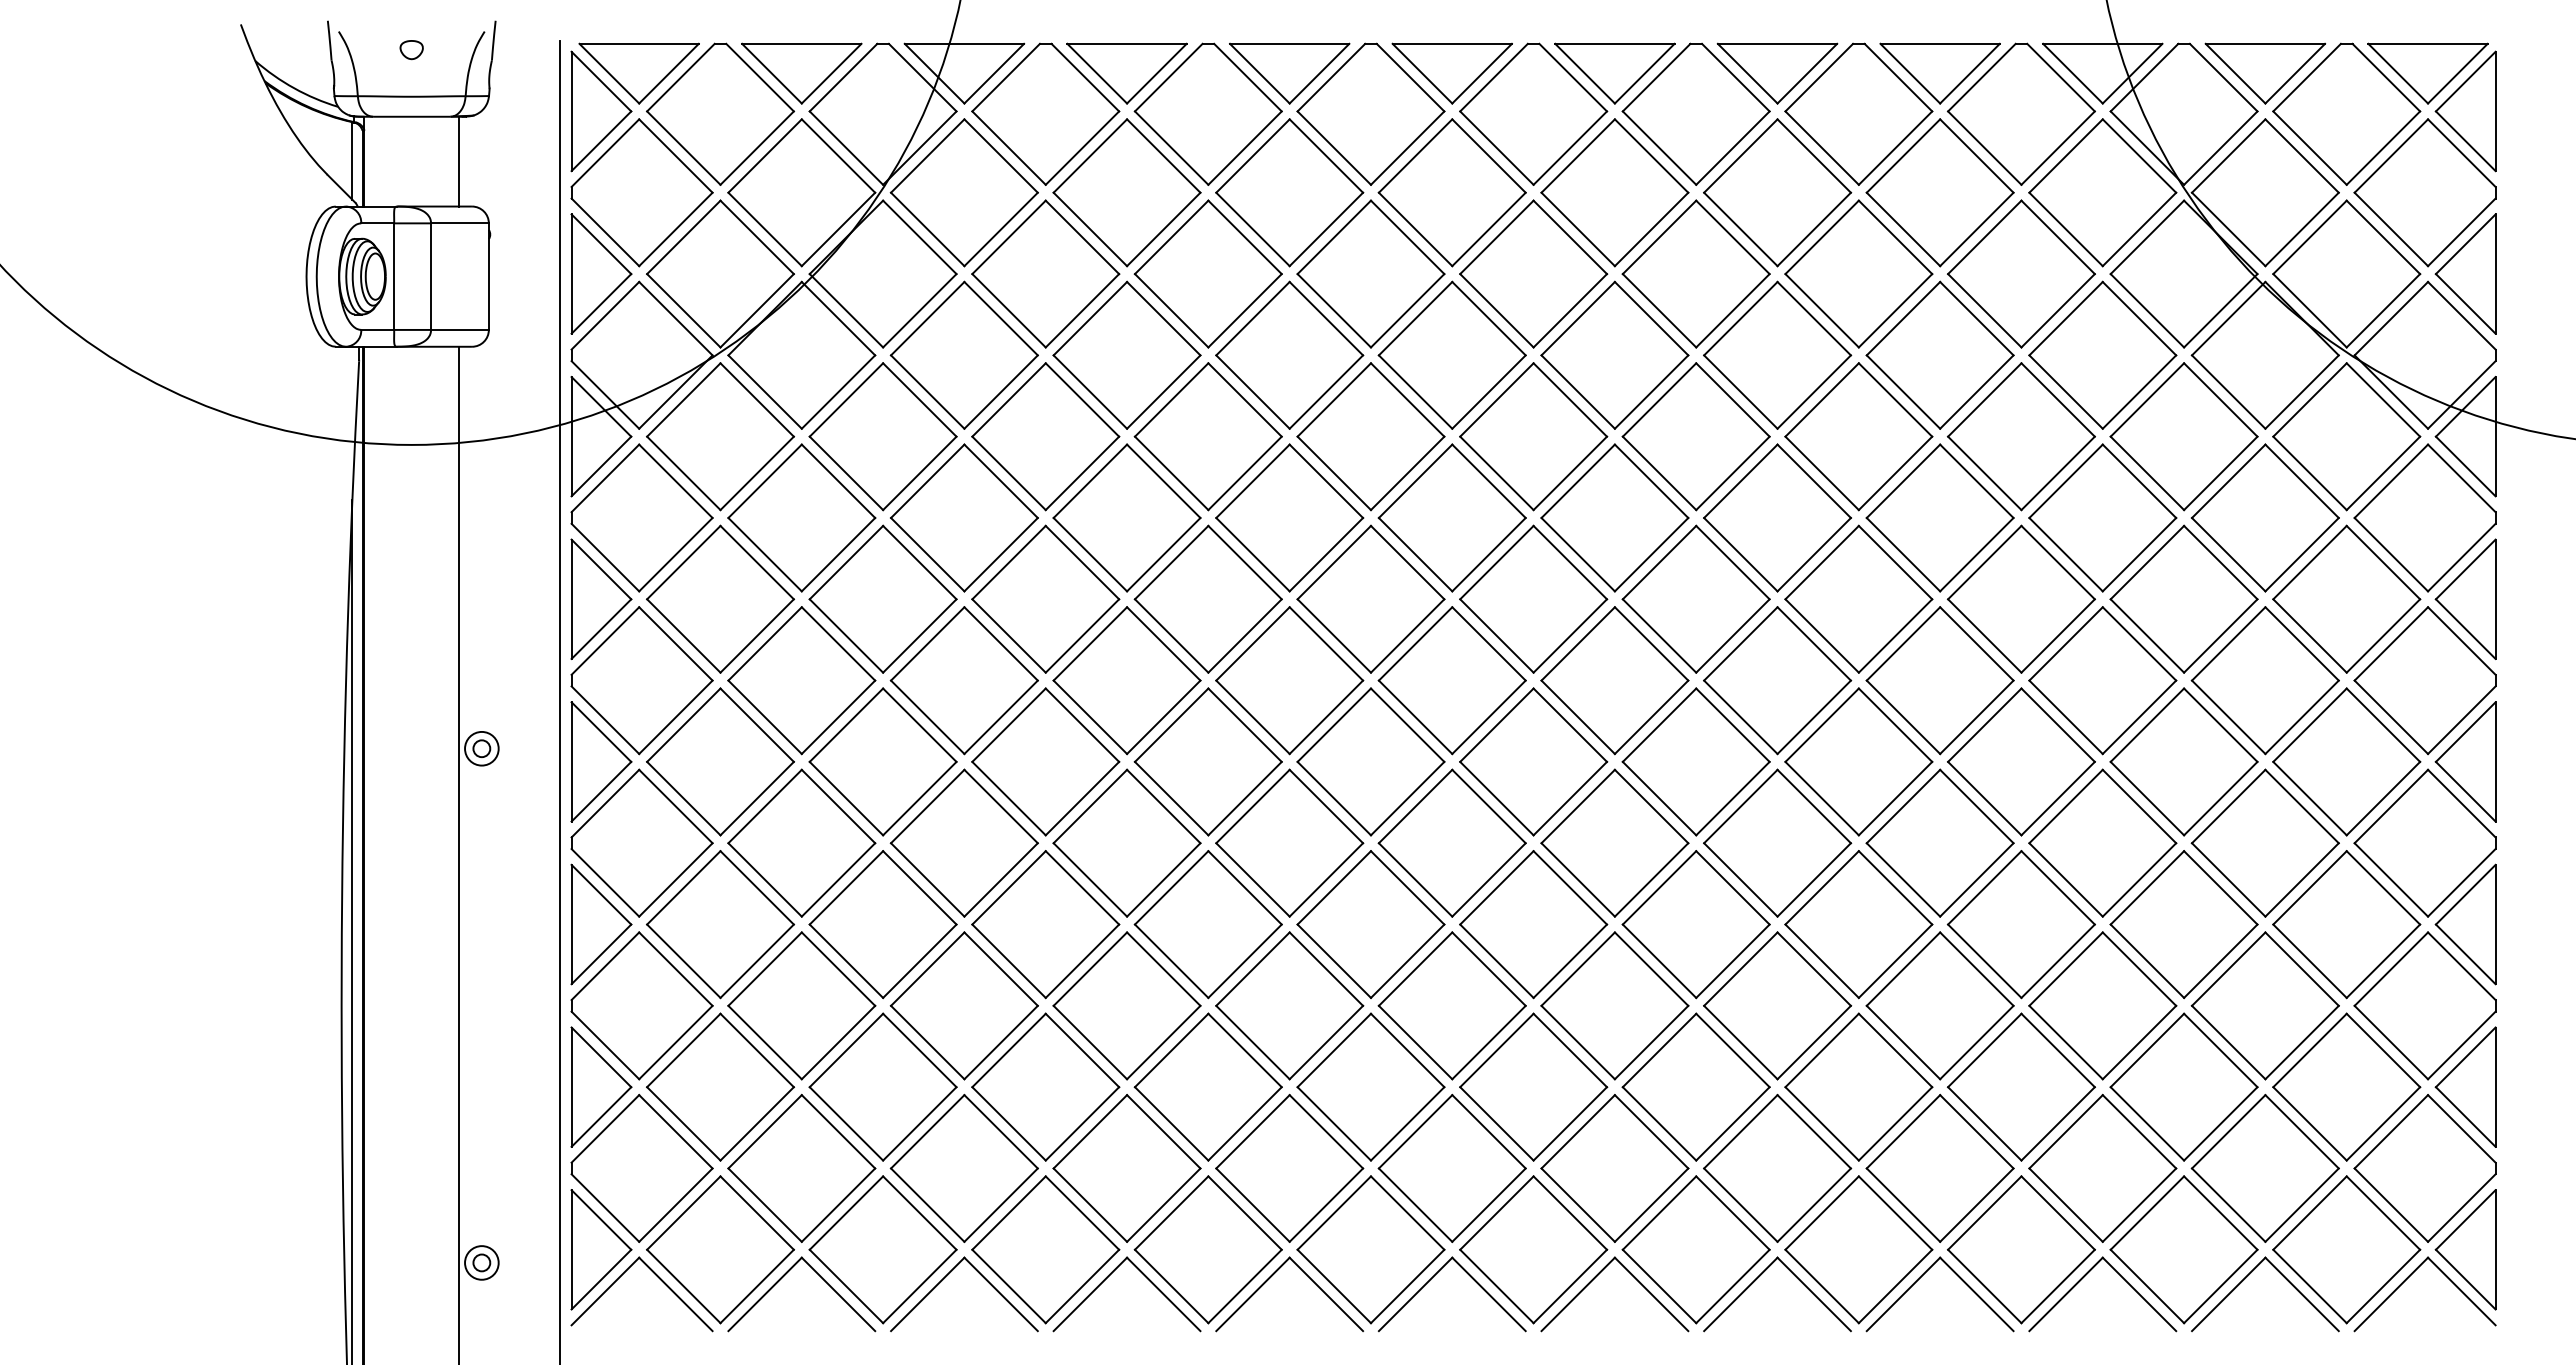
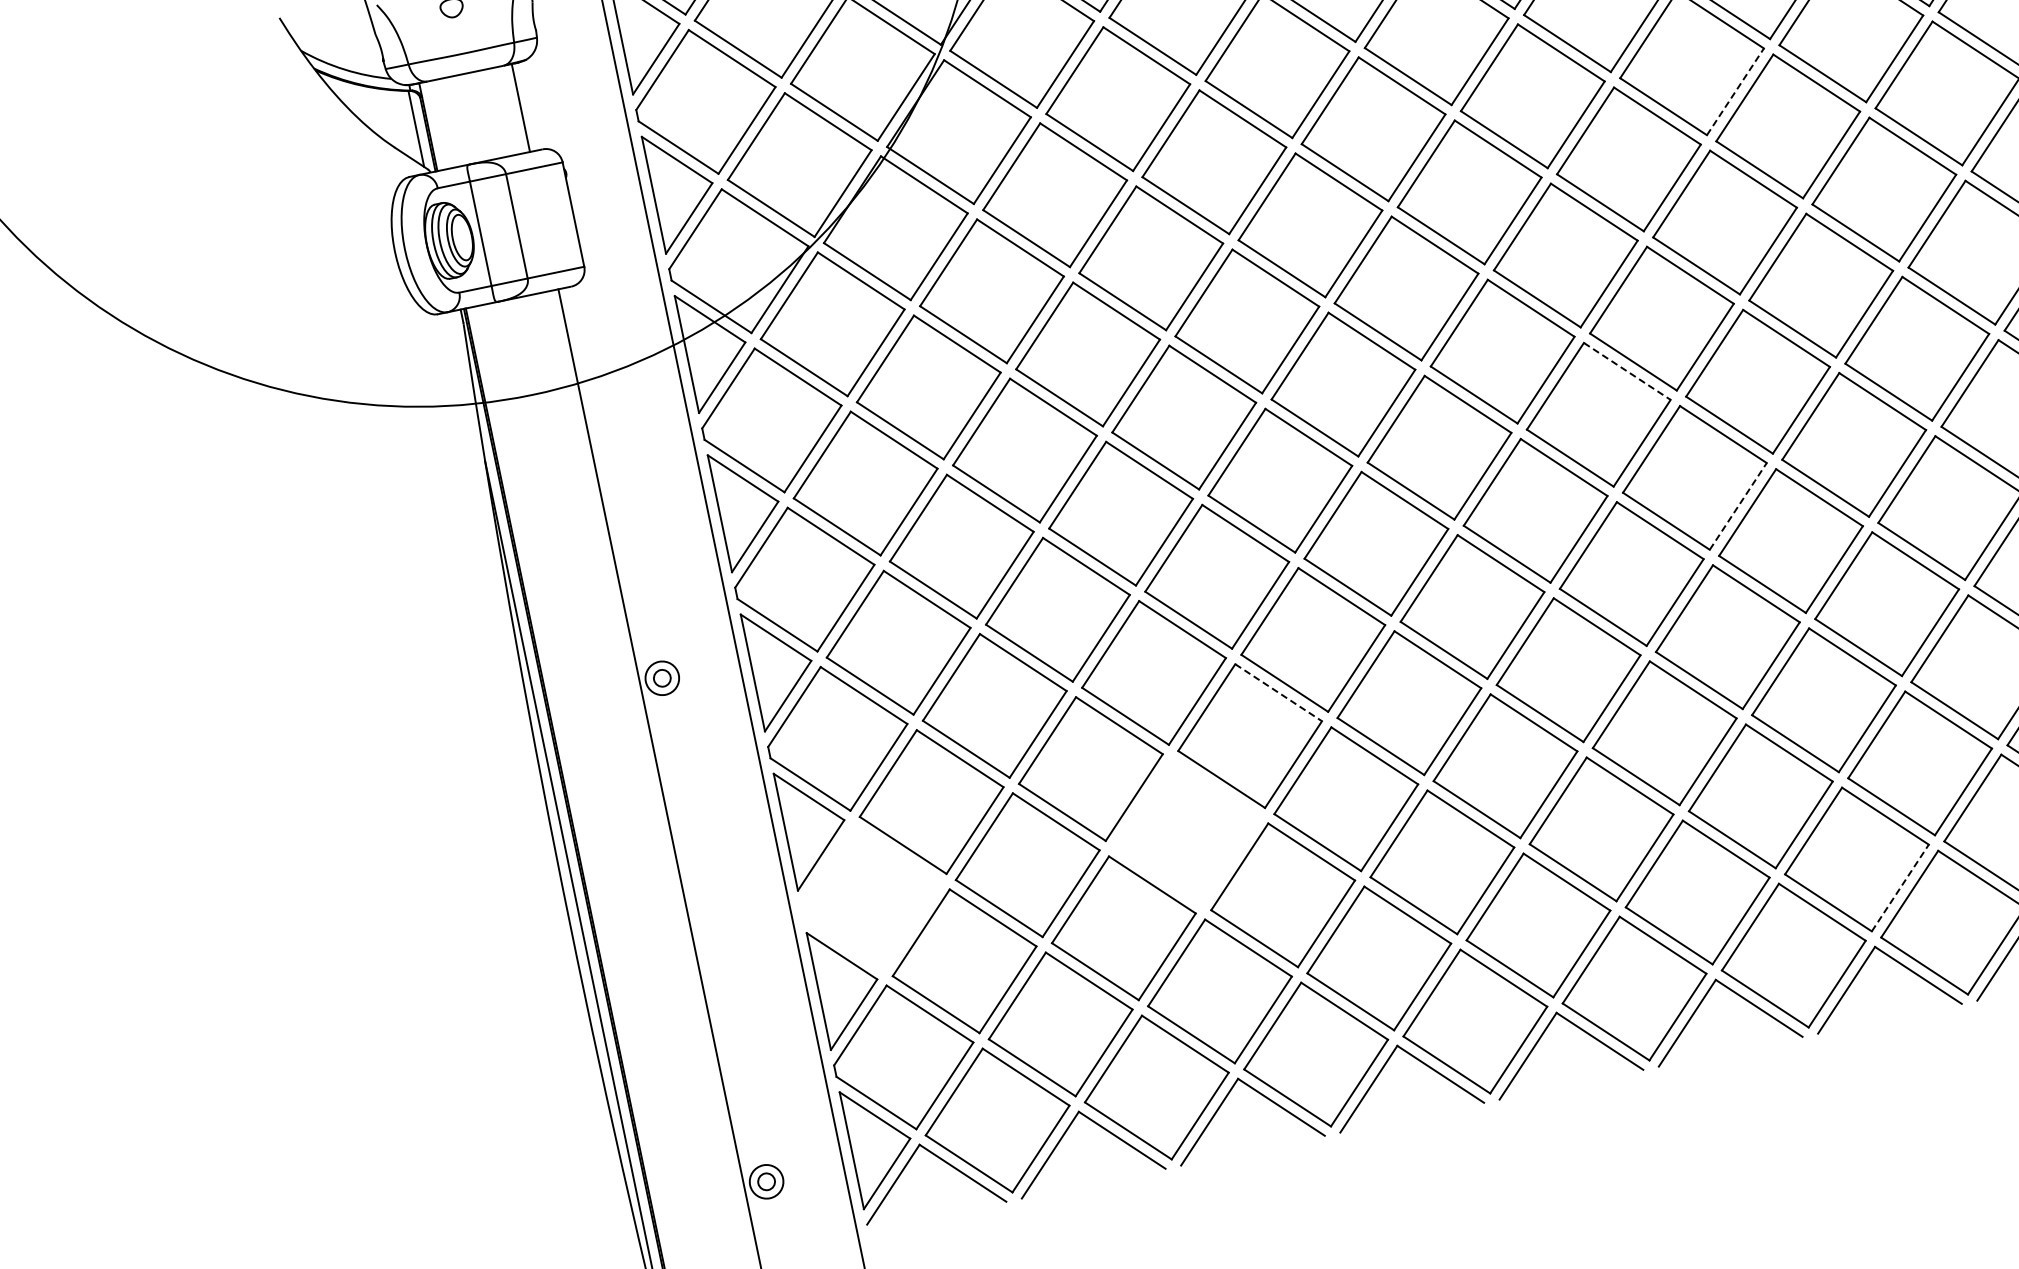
line: (1651, 392) -> (1735, 92), solid -> dashed
line: (1488, 643) -> (1626, 371), solid -> dashed
line: (1570, 798) -> (1738, 506), solid -> dashed
line: (1082, 887) -> (1278, 692), solid -> dashed
part: (641, 1005) -> (870, 897), removed
part: (963, 1005) -> (1186, 832), removed
line: (1651, 1205) -> (1900, 888), solid -> dashed

